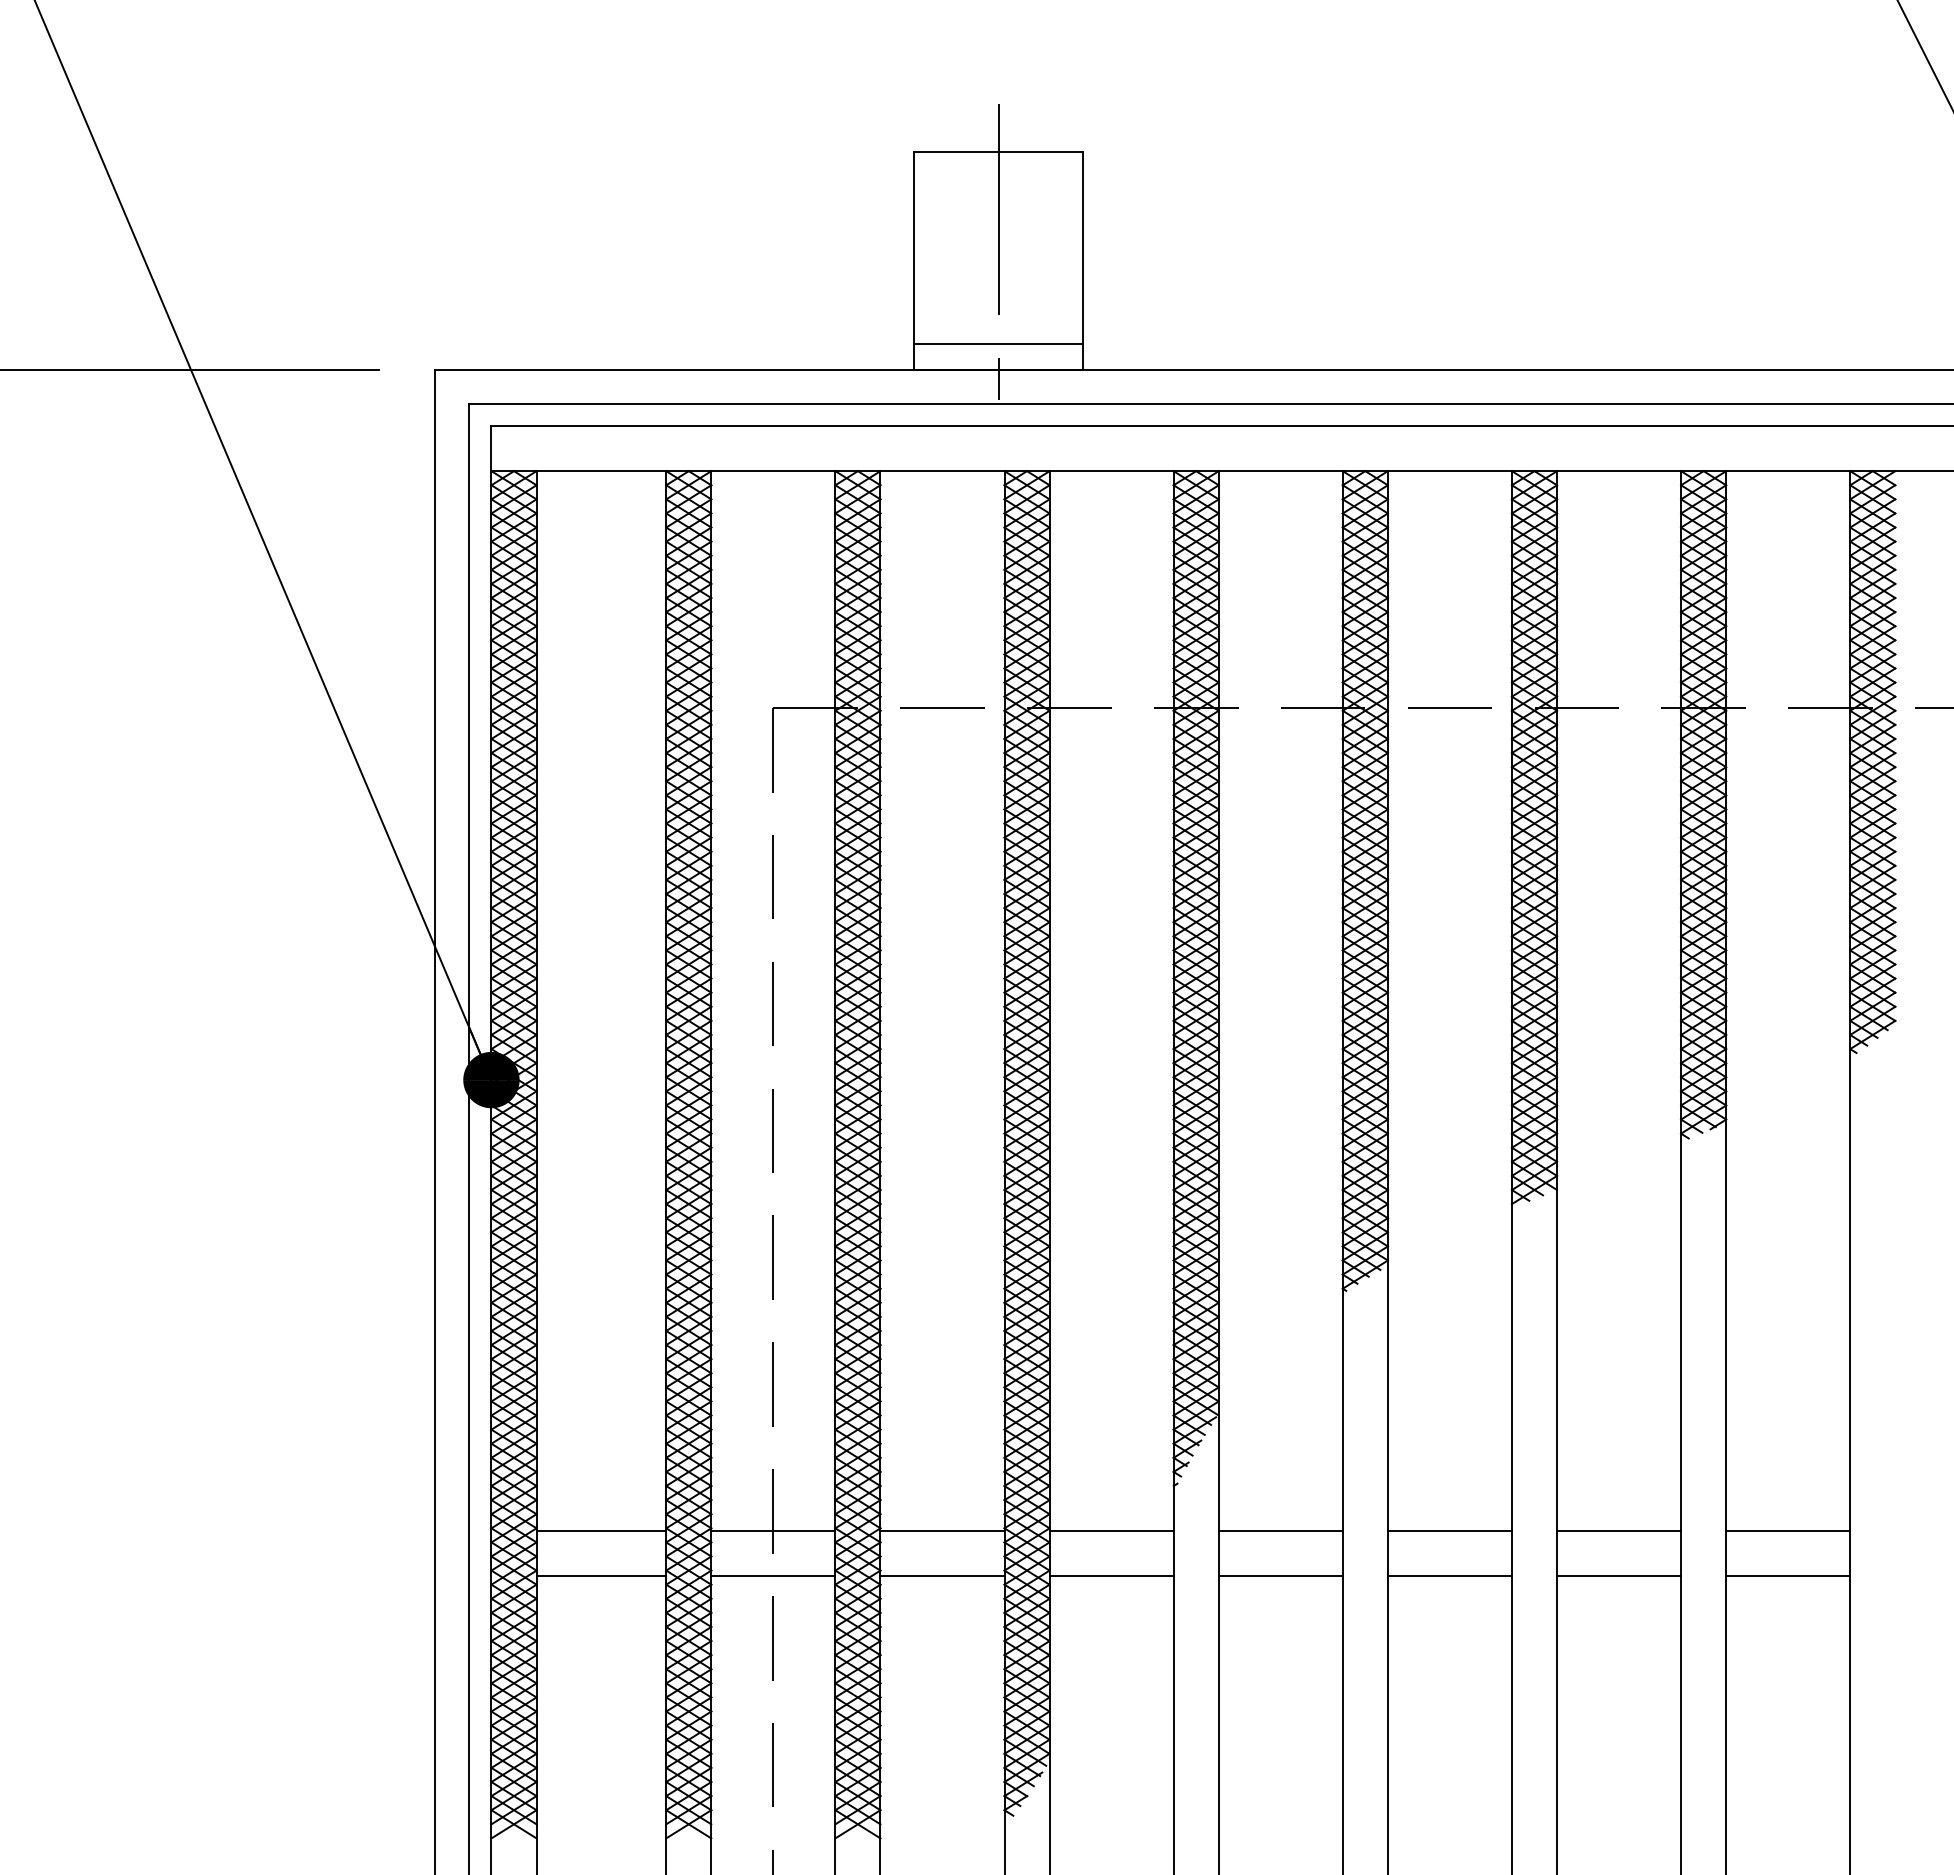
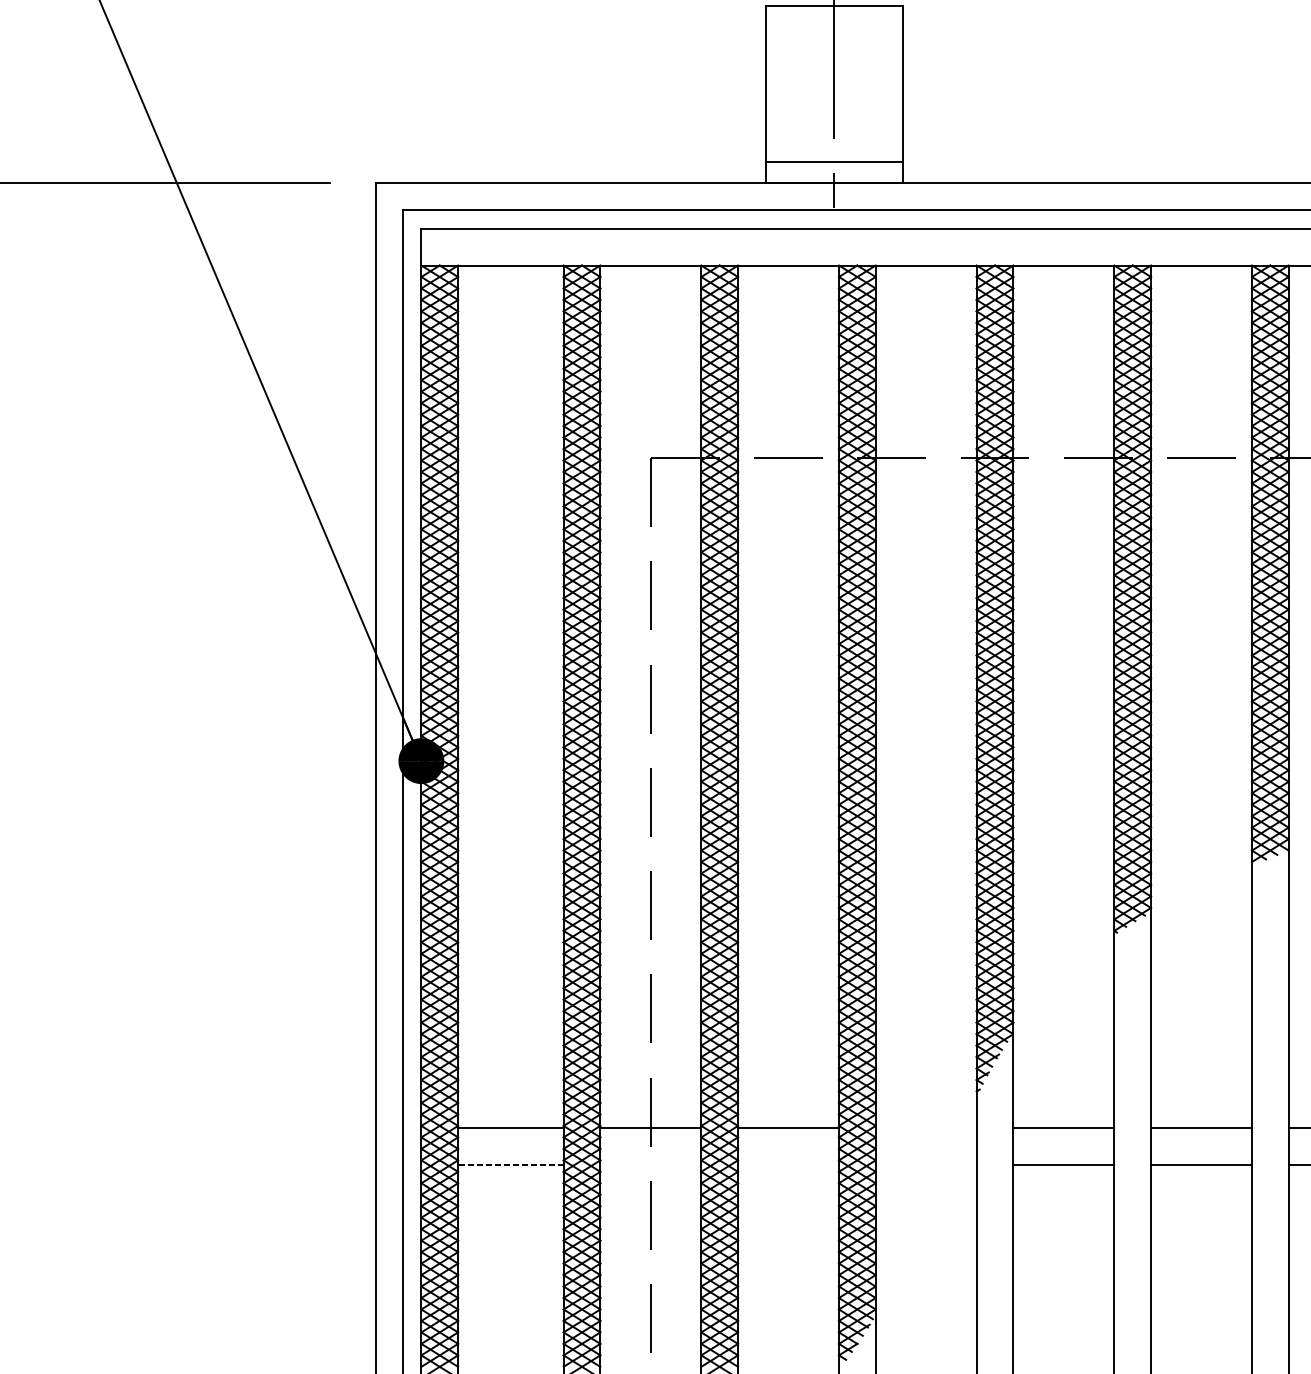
line: (1111, 1531) -> (926, 1128), removed
line: (601, 1576) -> (510, 1165), solid -> dashed
line: (773, 1576) -> (650, 1165), removed
line: (942, 1576) -> (788, 1165), removed
line: (1111, 1576) -> (926, 1165), removed

